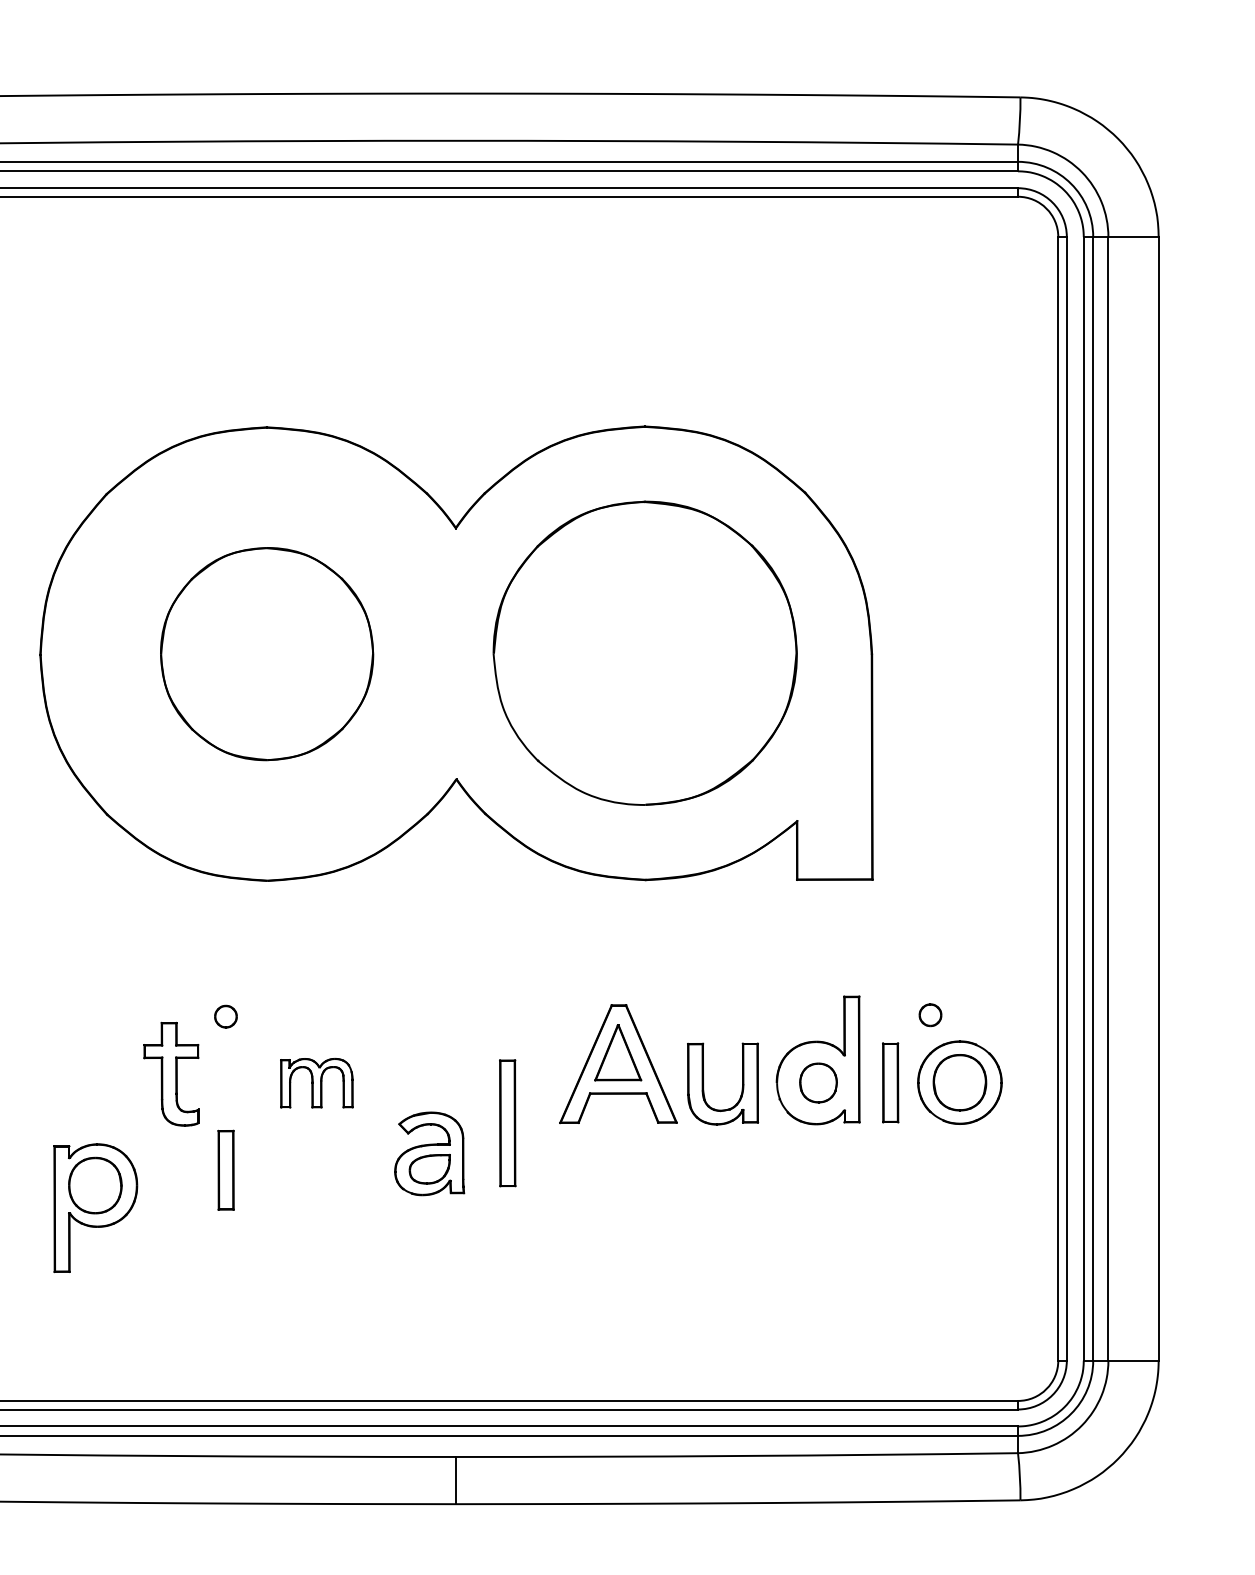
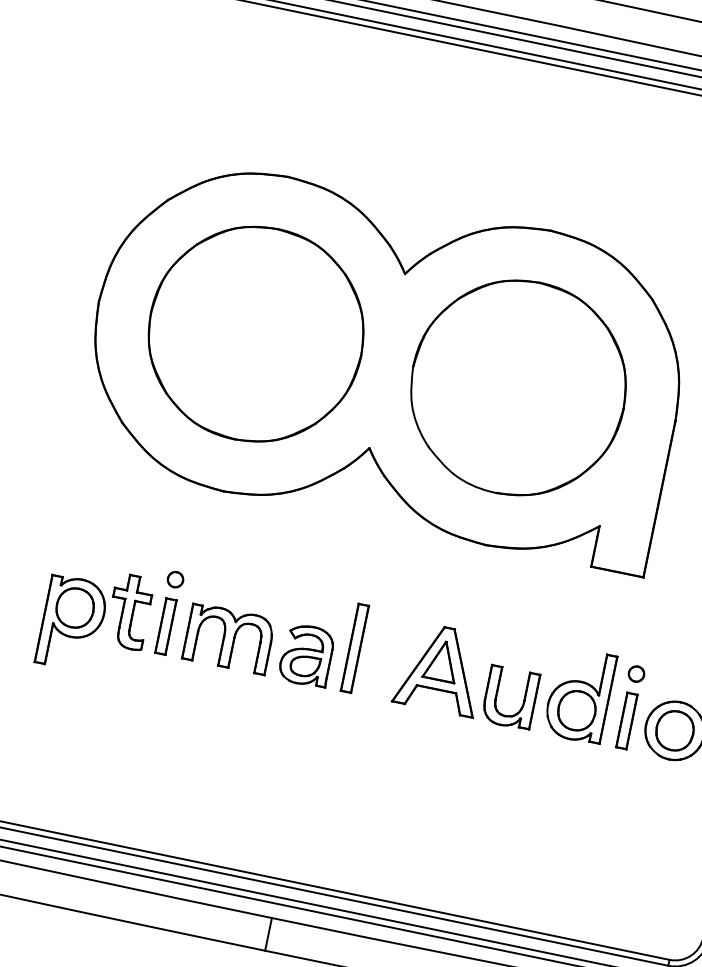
part: (266, 653) -> (255, 333), size x1.43
part: (930, 1015) -> (636, 674), moved
part: (316, 1082) -> (228, 638), size x1.67
part: (818, 1082) -> (576, 710), size x1.43
part: (507, 1123) -> (354, 648), moved
part: (429, 1153) -> (307, 655), moved
part: (225, 1169) -> (165, 625), moved
part: (95, 1207) -> (72, 623), moved

